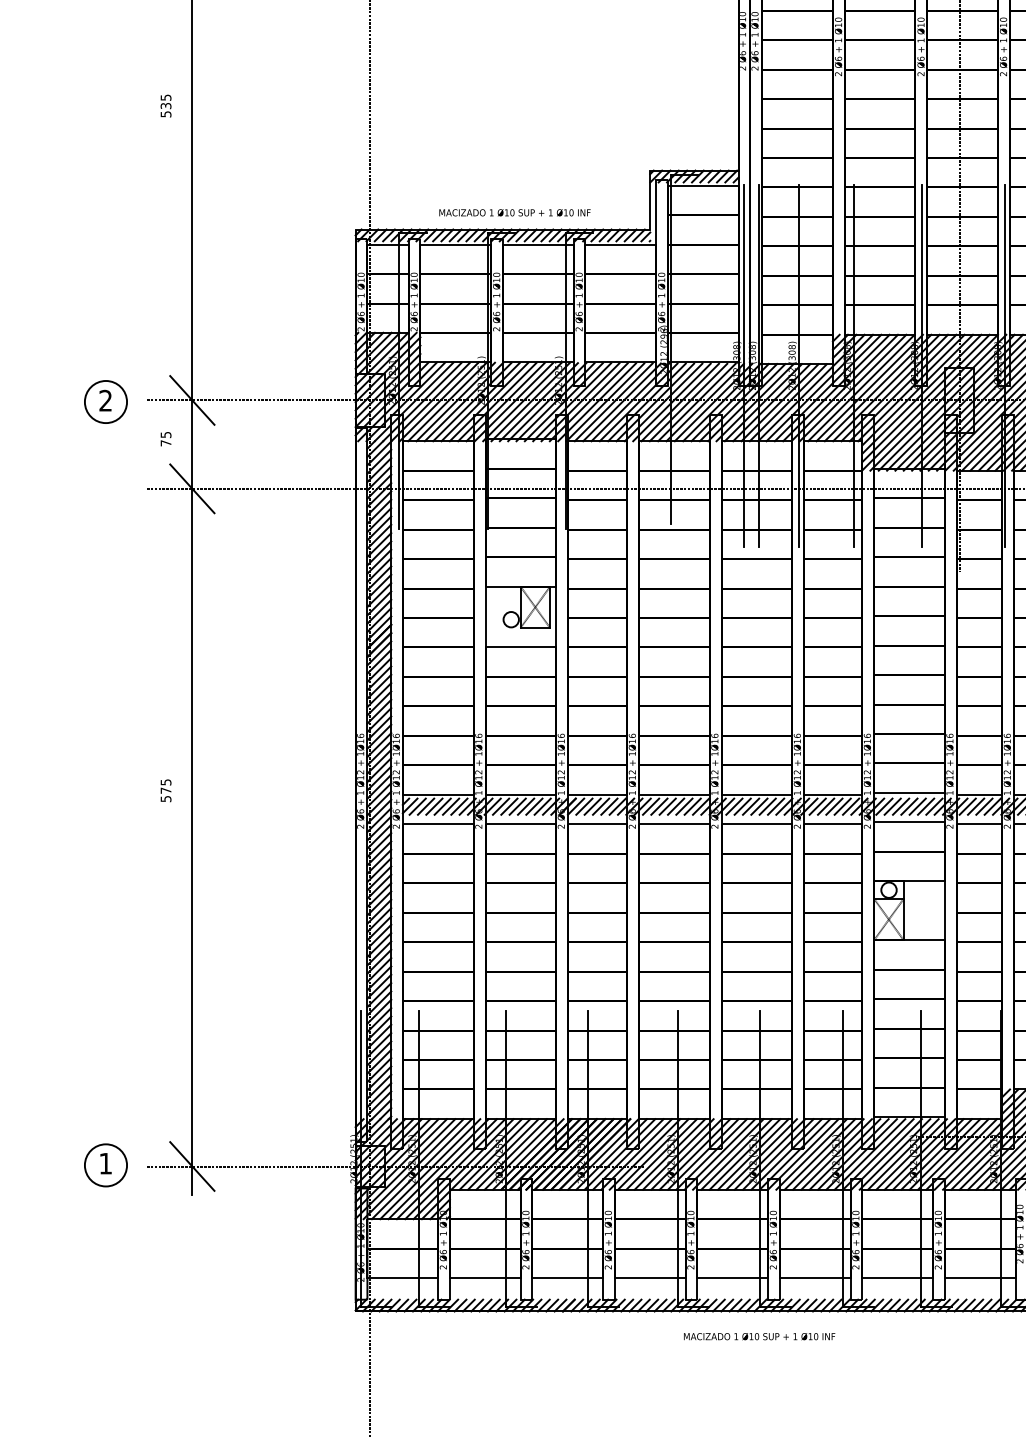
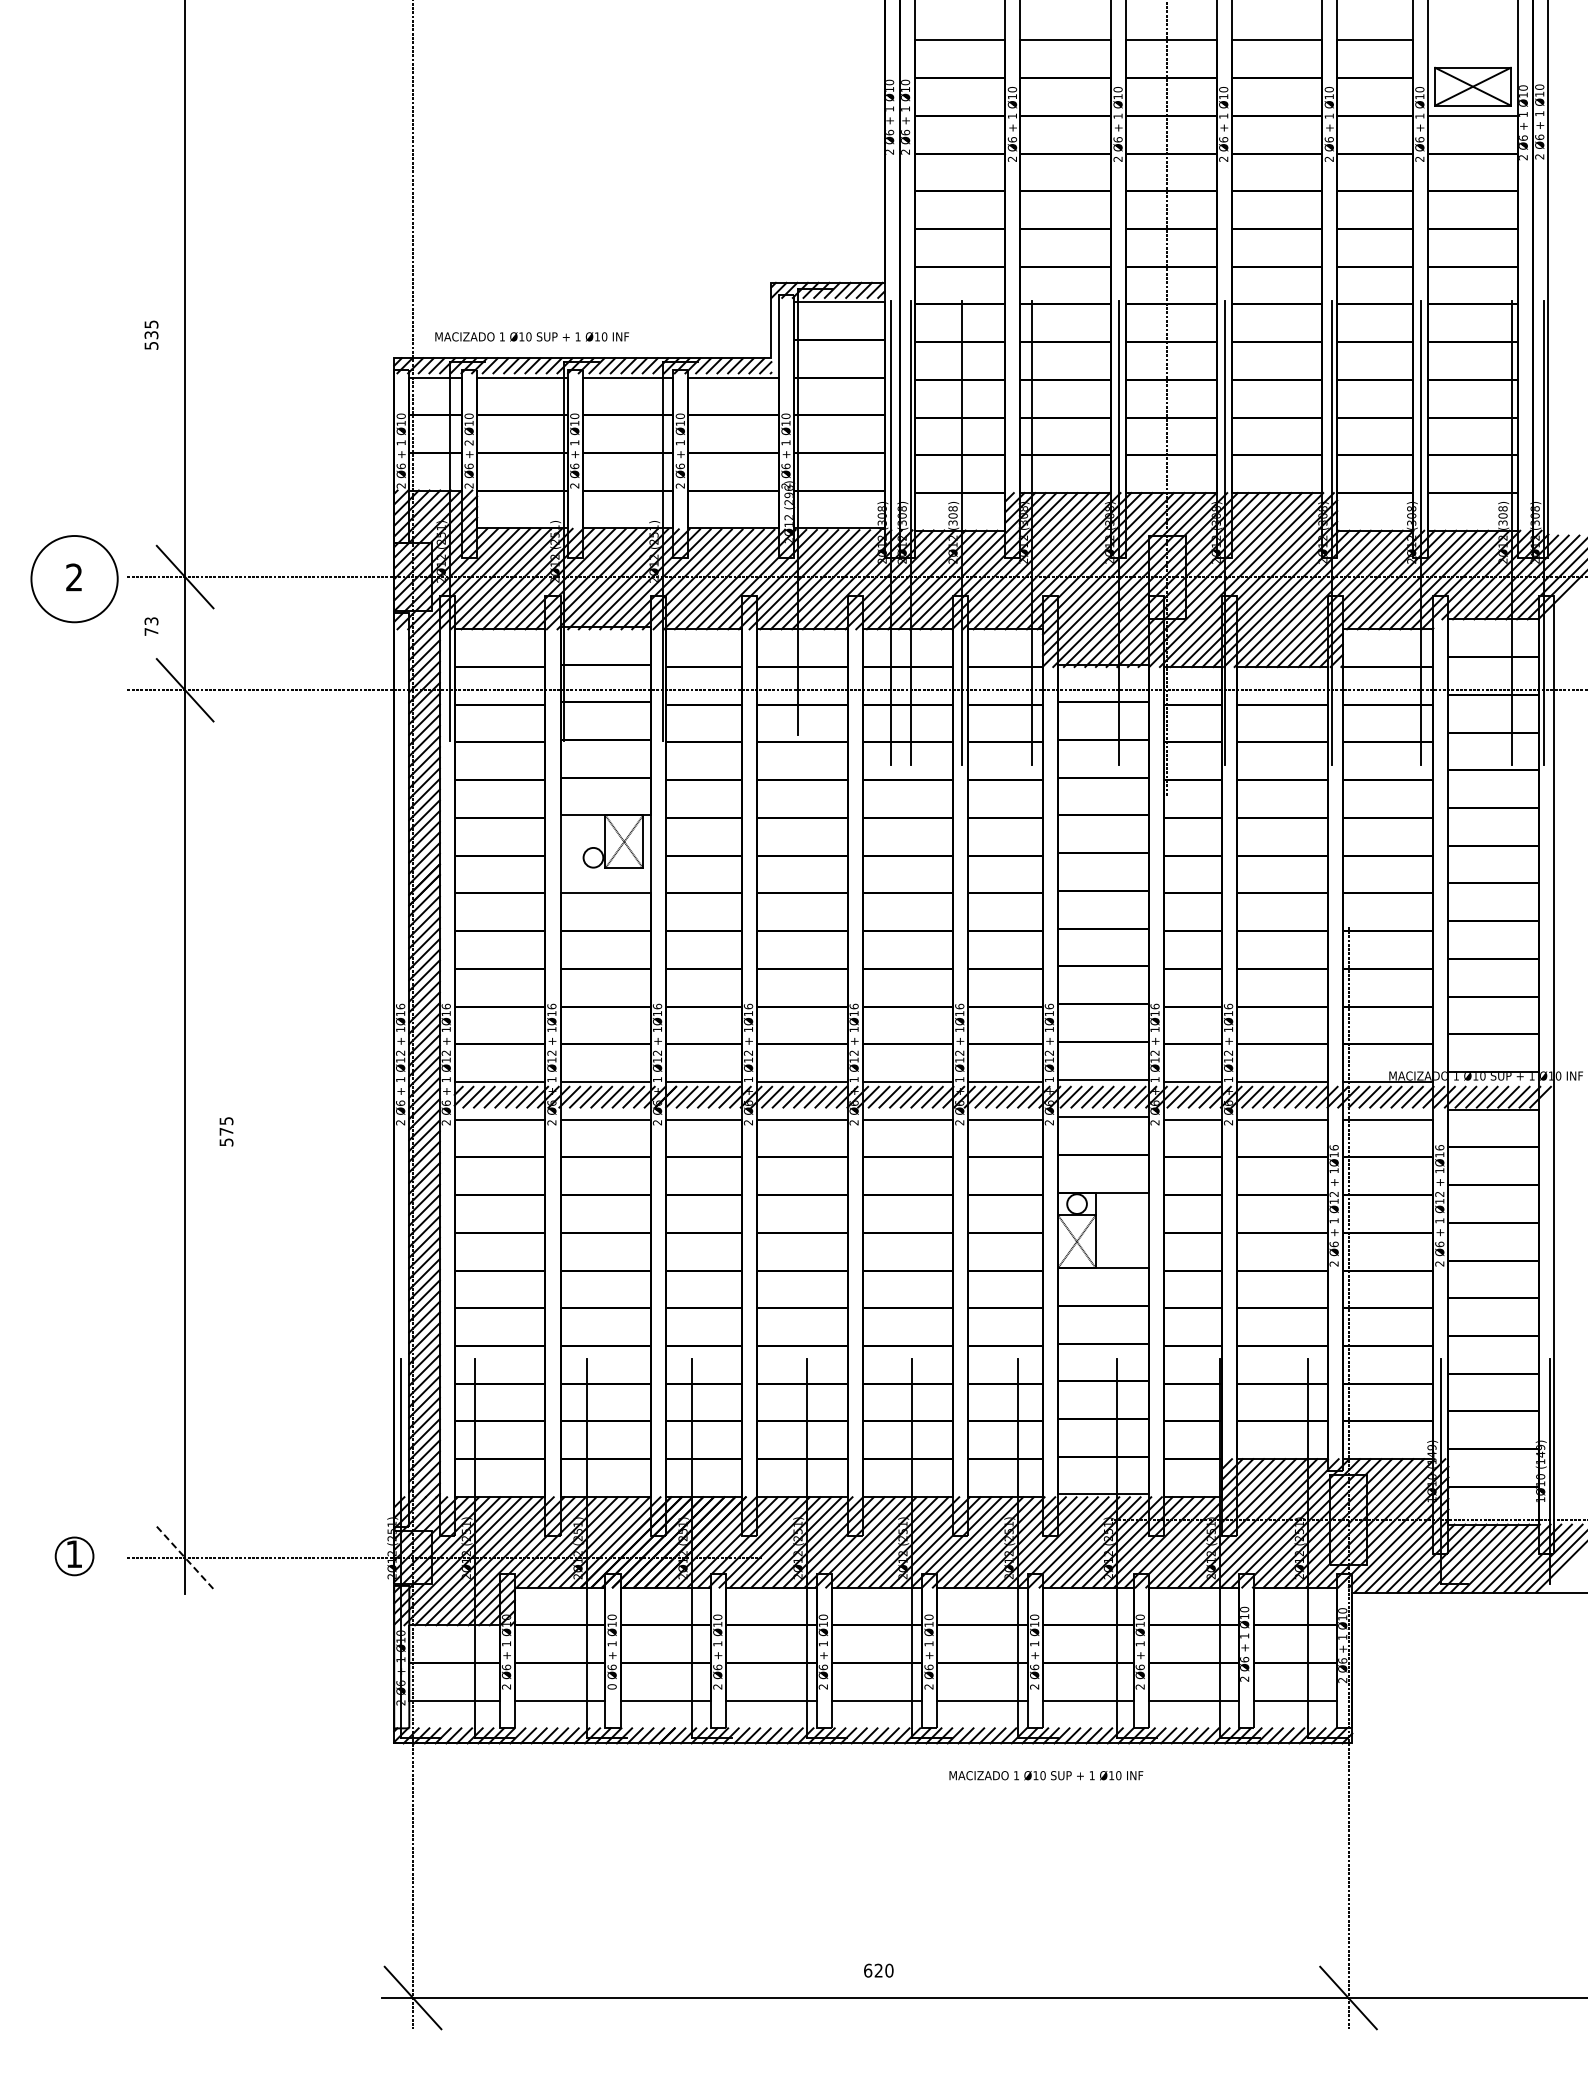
text: (166, 105) -> (151, 334), moved
text: (514, 212) -> (531, 336), moved
text: (413, 295) -> (468, 442), 1 -> 2
circle: (105, 402) -> (74, 579), size x1.6
text: (165, 434) -> (150, 620), 75 -> 73
text: (166, 790) -> (226, 1131), moved
circle: (105, 1165) -> (74, 1556), size x0.7
line: (192, 1167) -> (185, 1558), solid -> dashed
text: (525, 1267) -> (611, 1686), 2 -> 0
text: (759, 1336) -> (1046, 1775), moved

